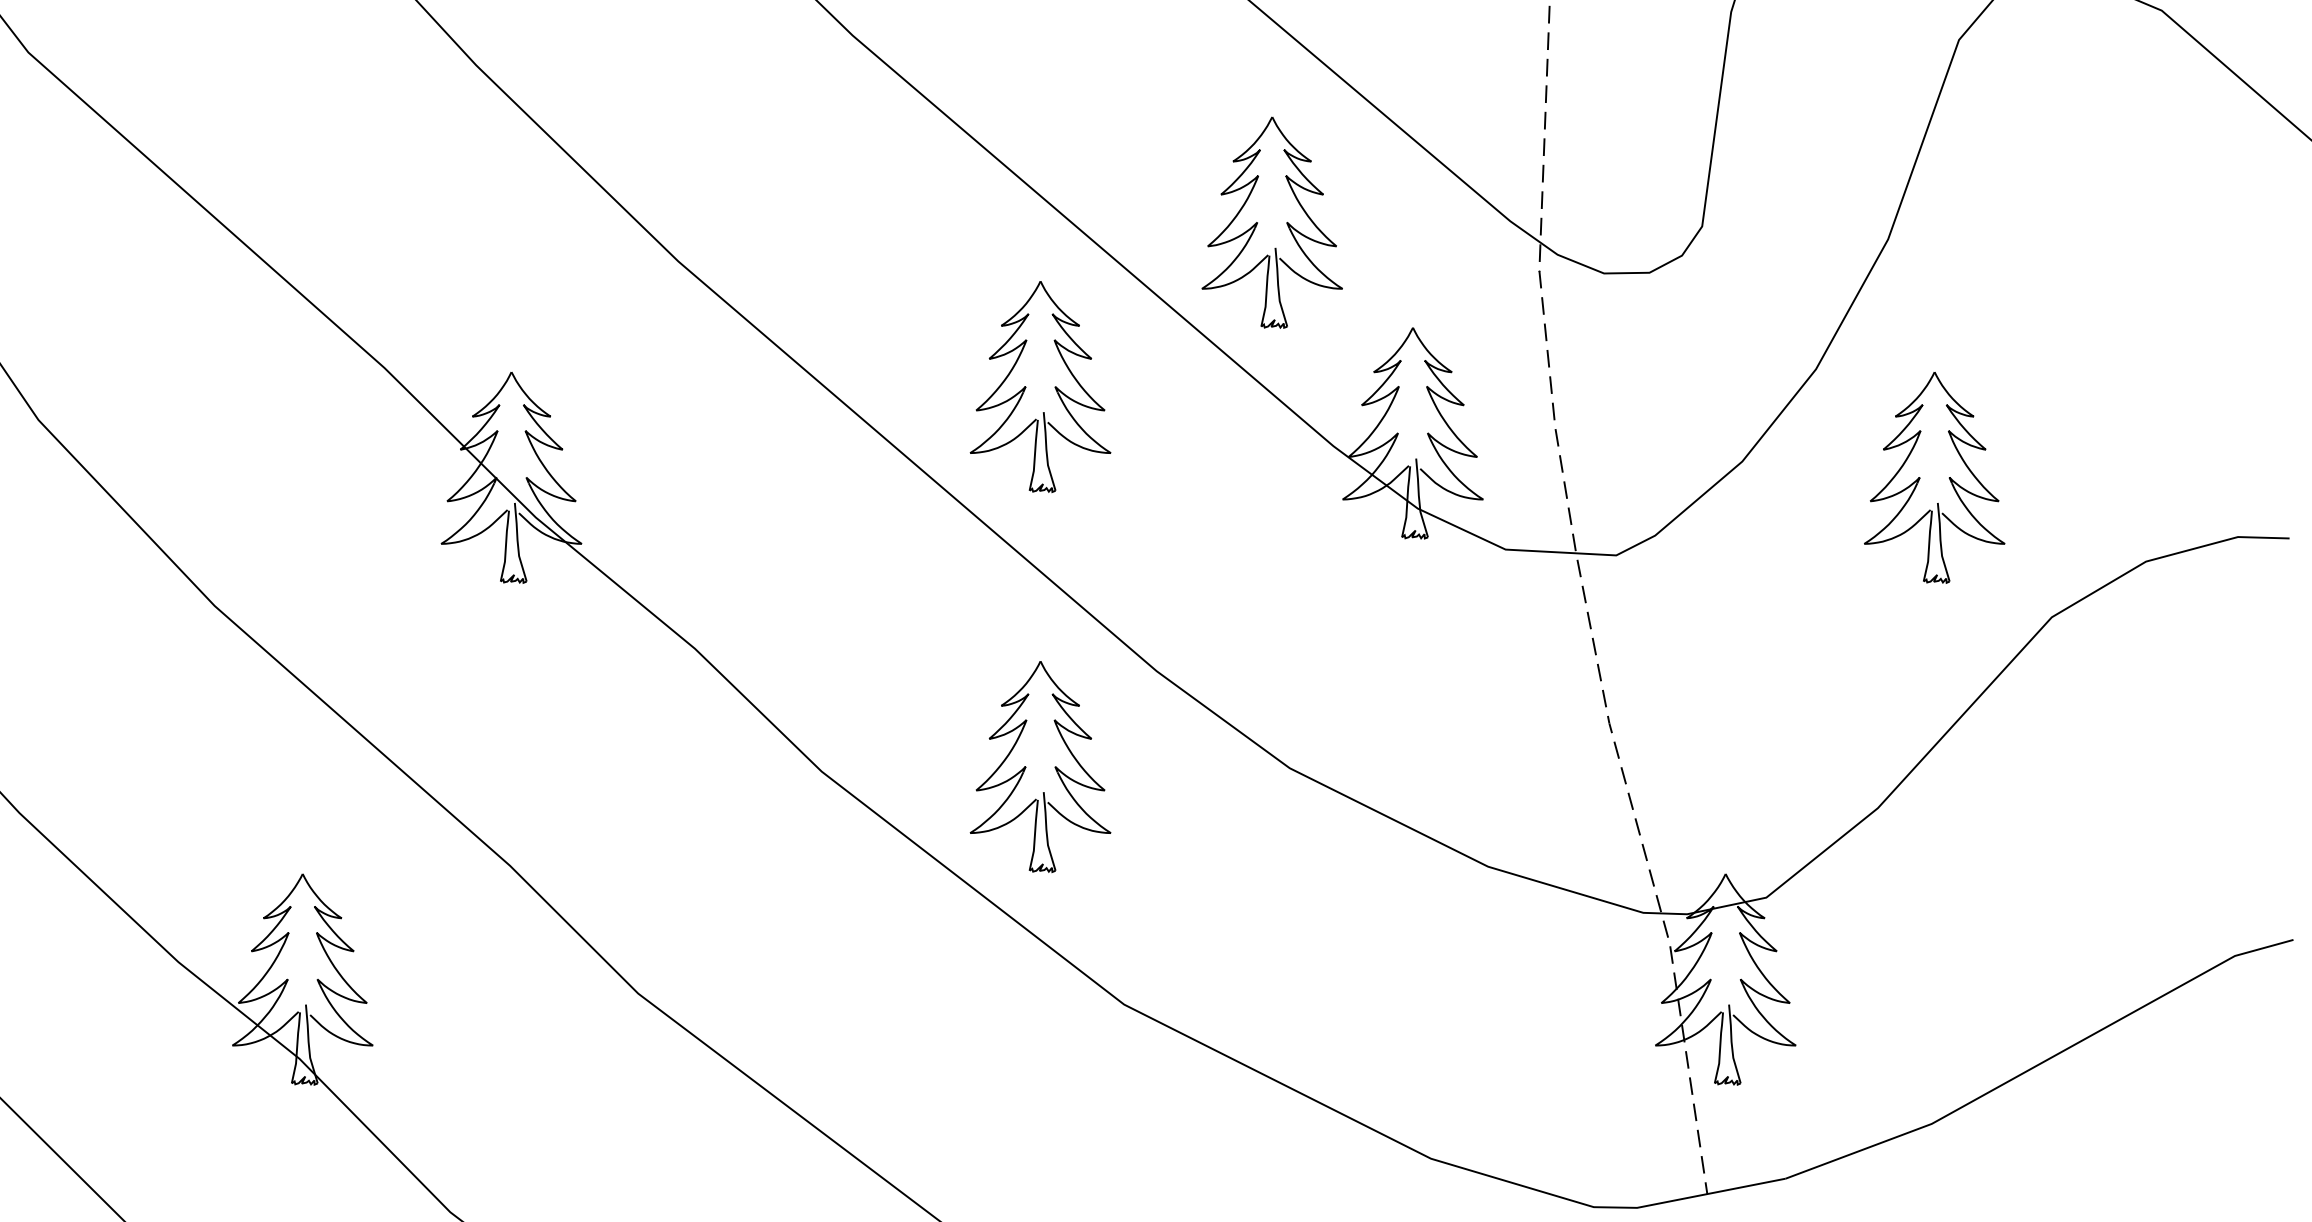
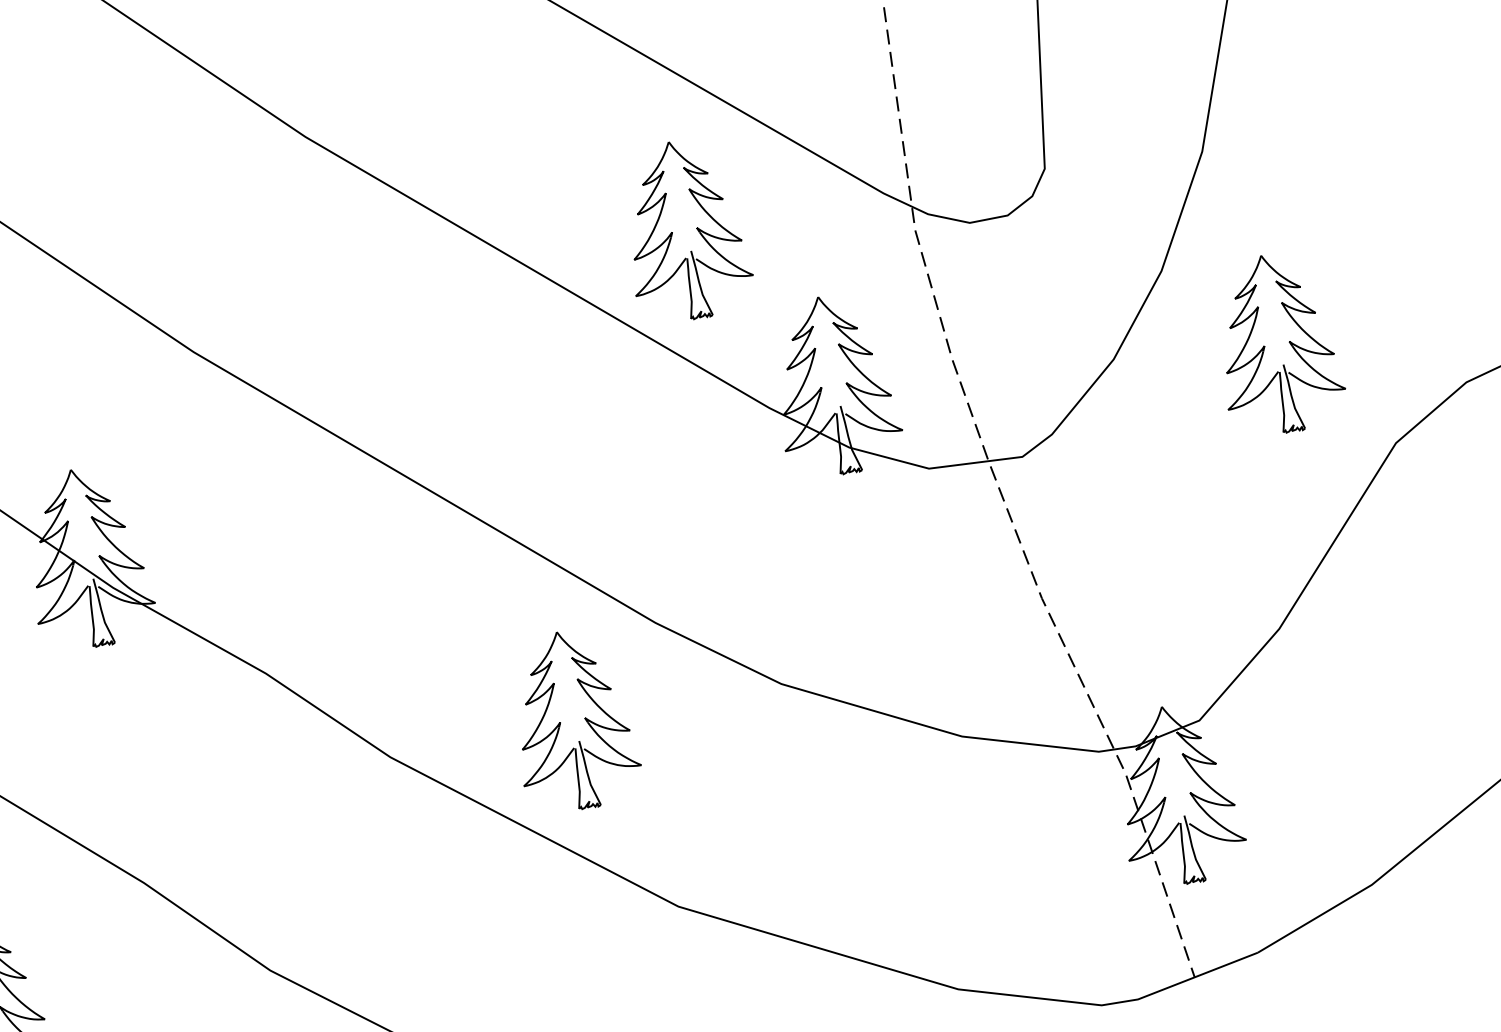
part: (1026, 387) -> (503, 405), removed

